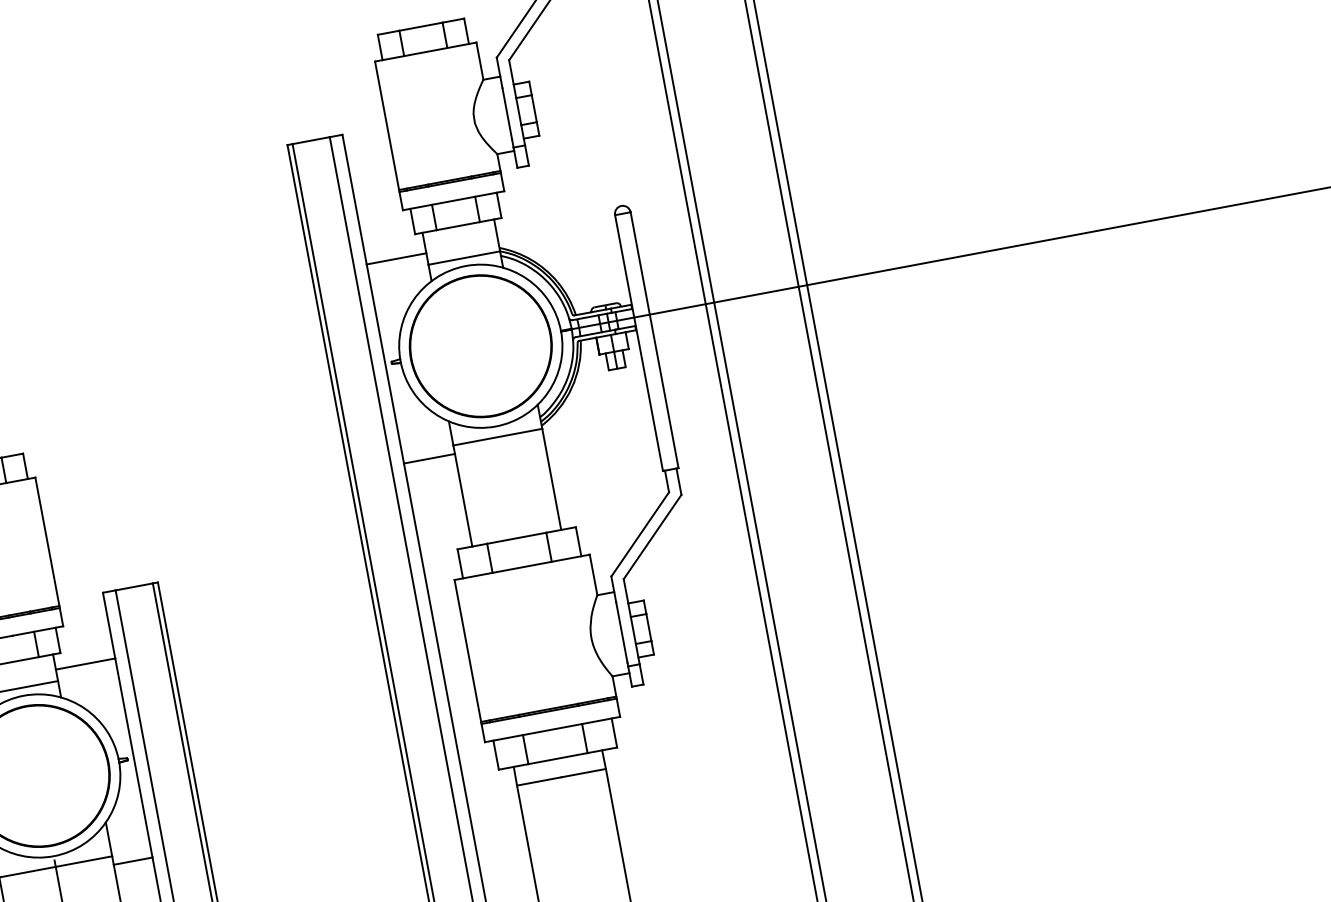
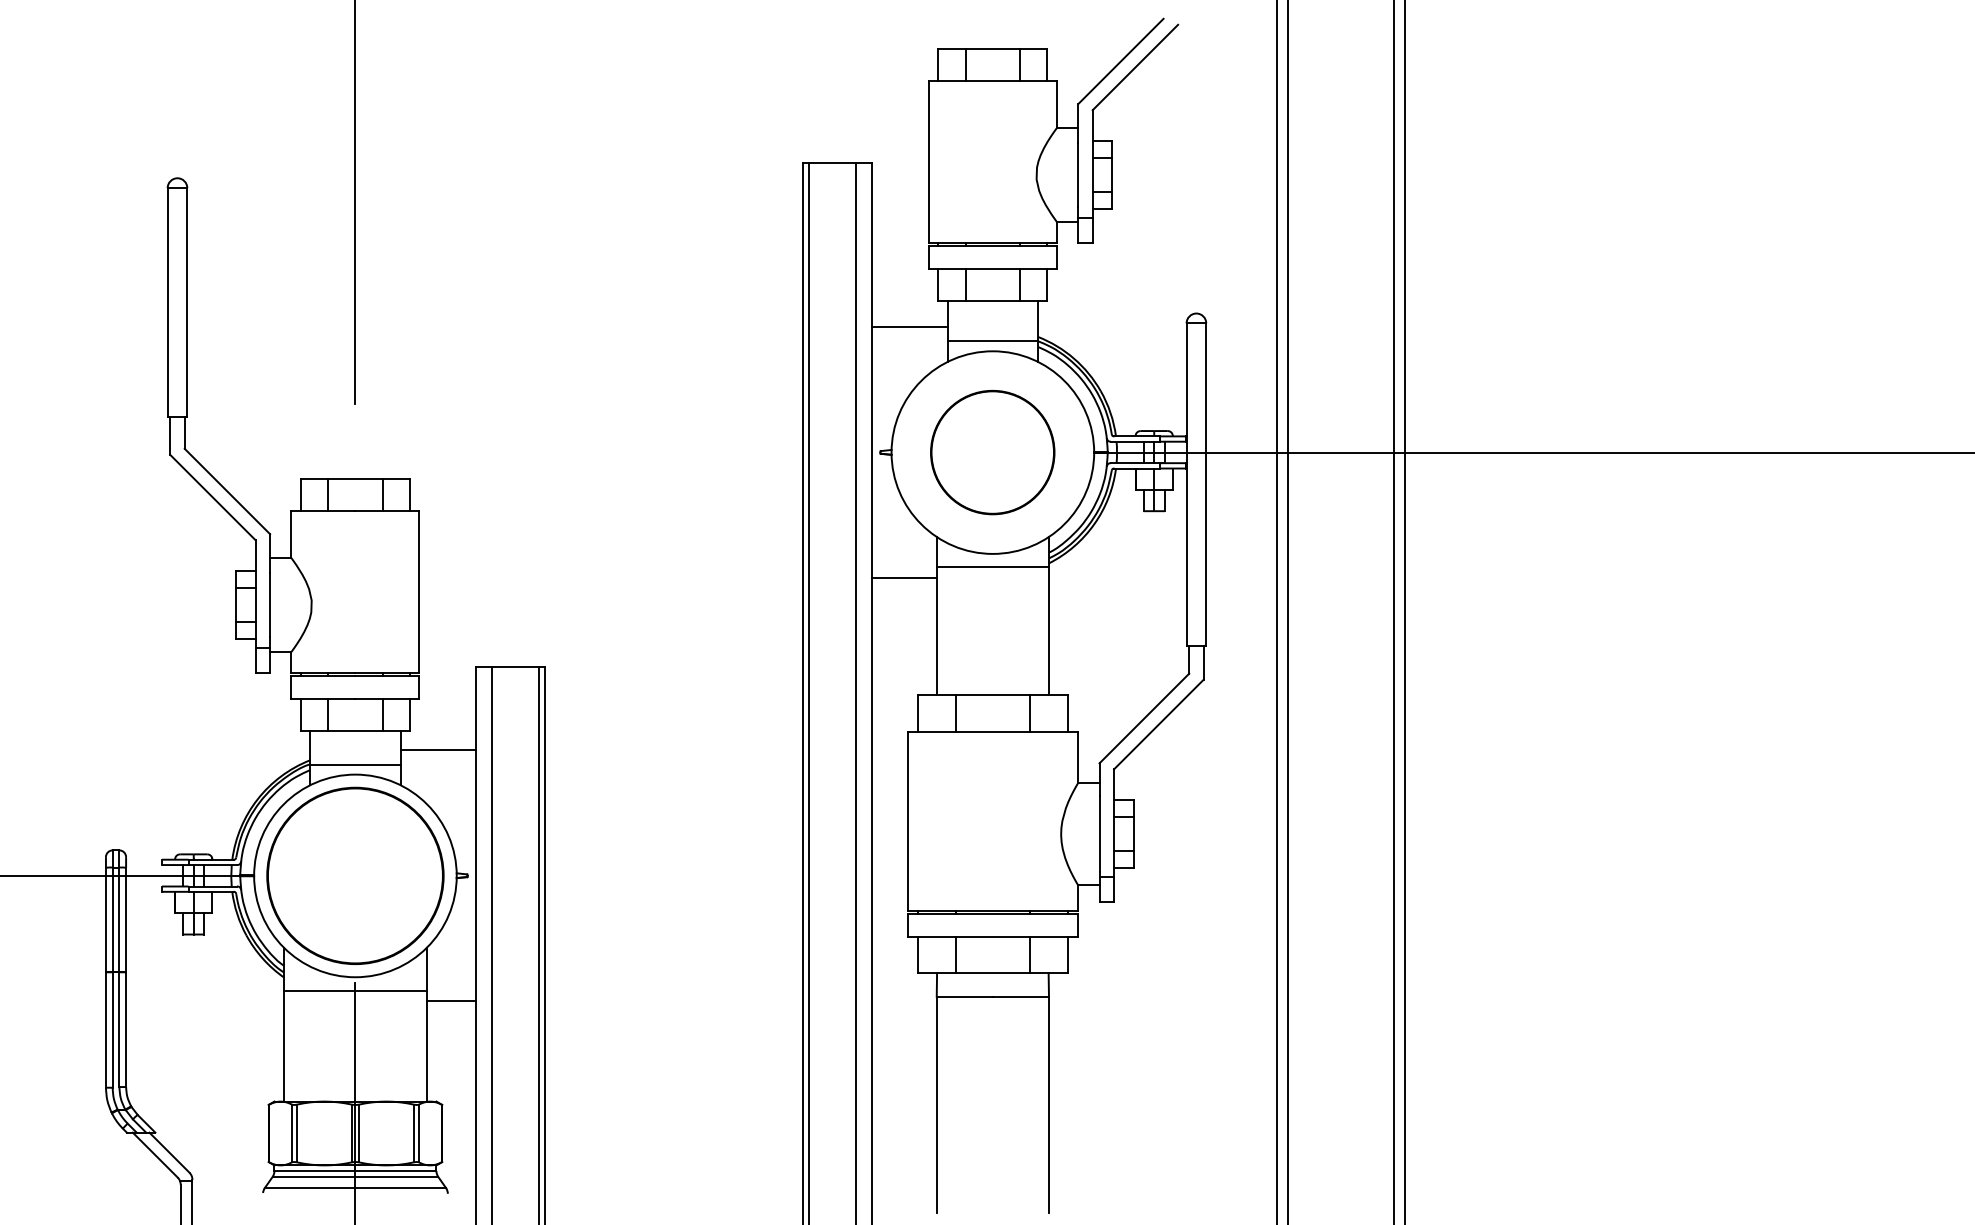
circle: (480, 346) -> (992, 452), size x0.7

